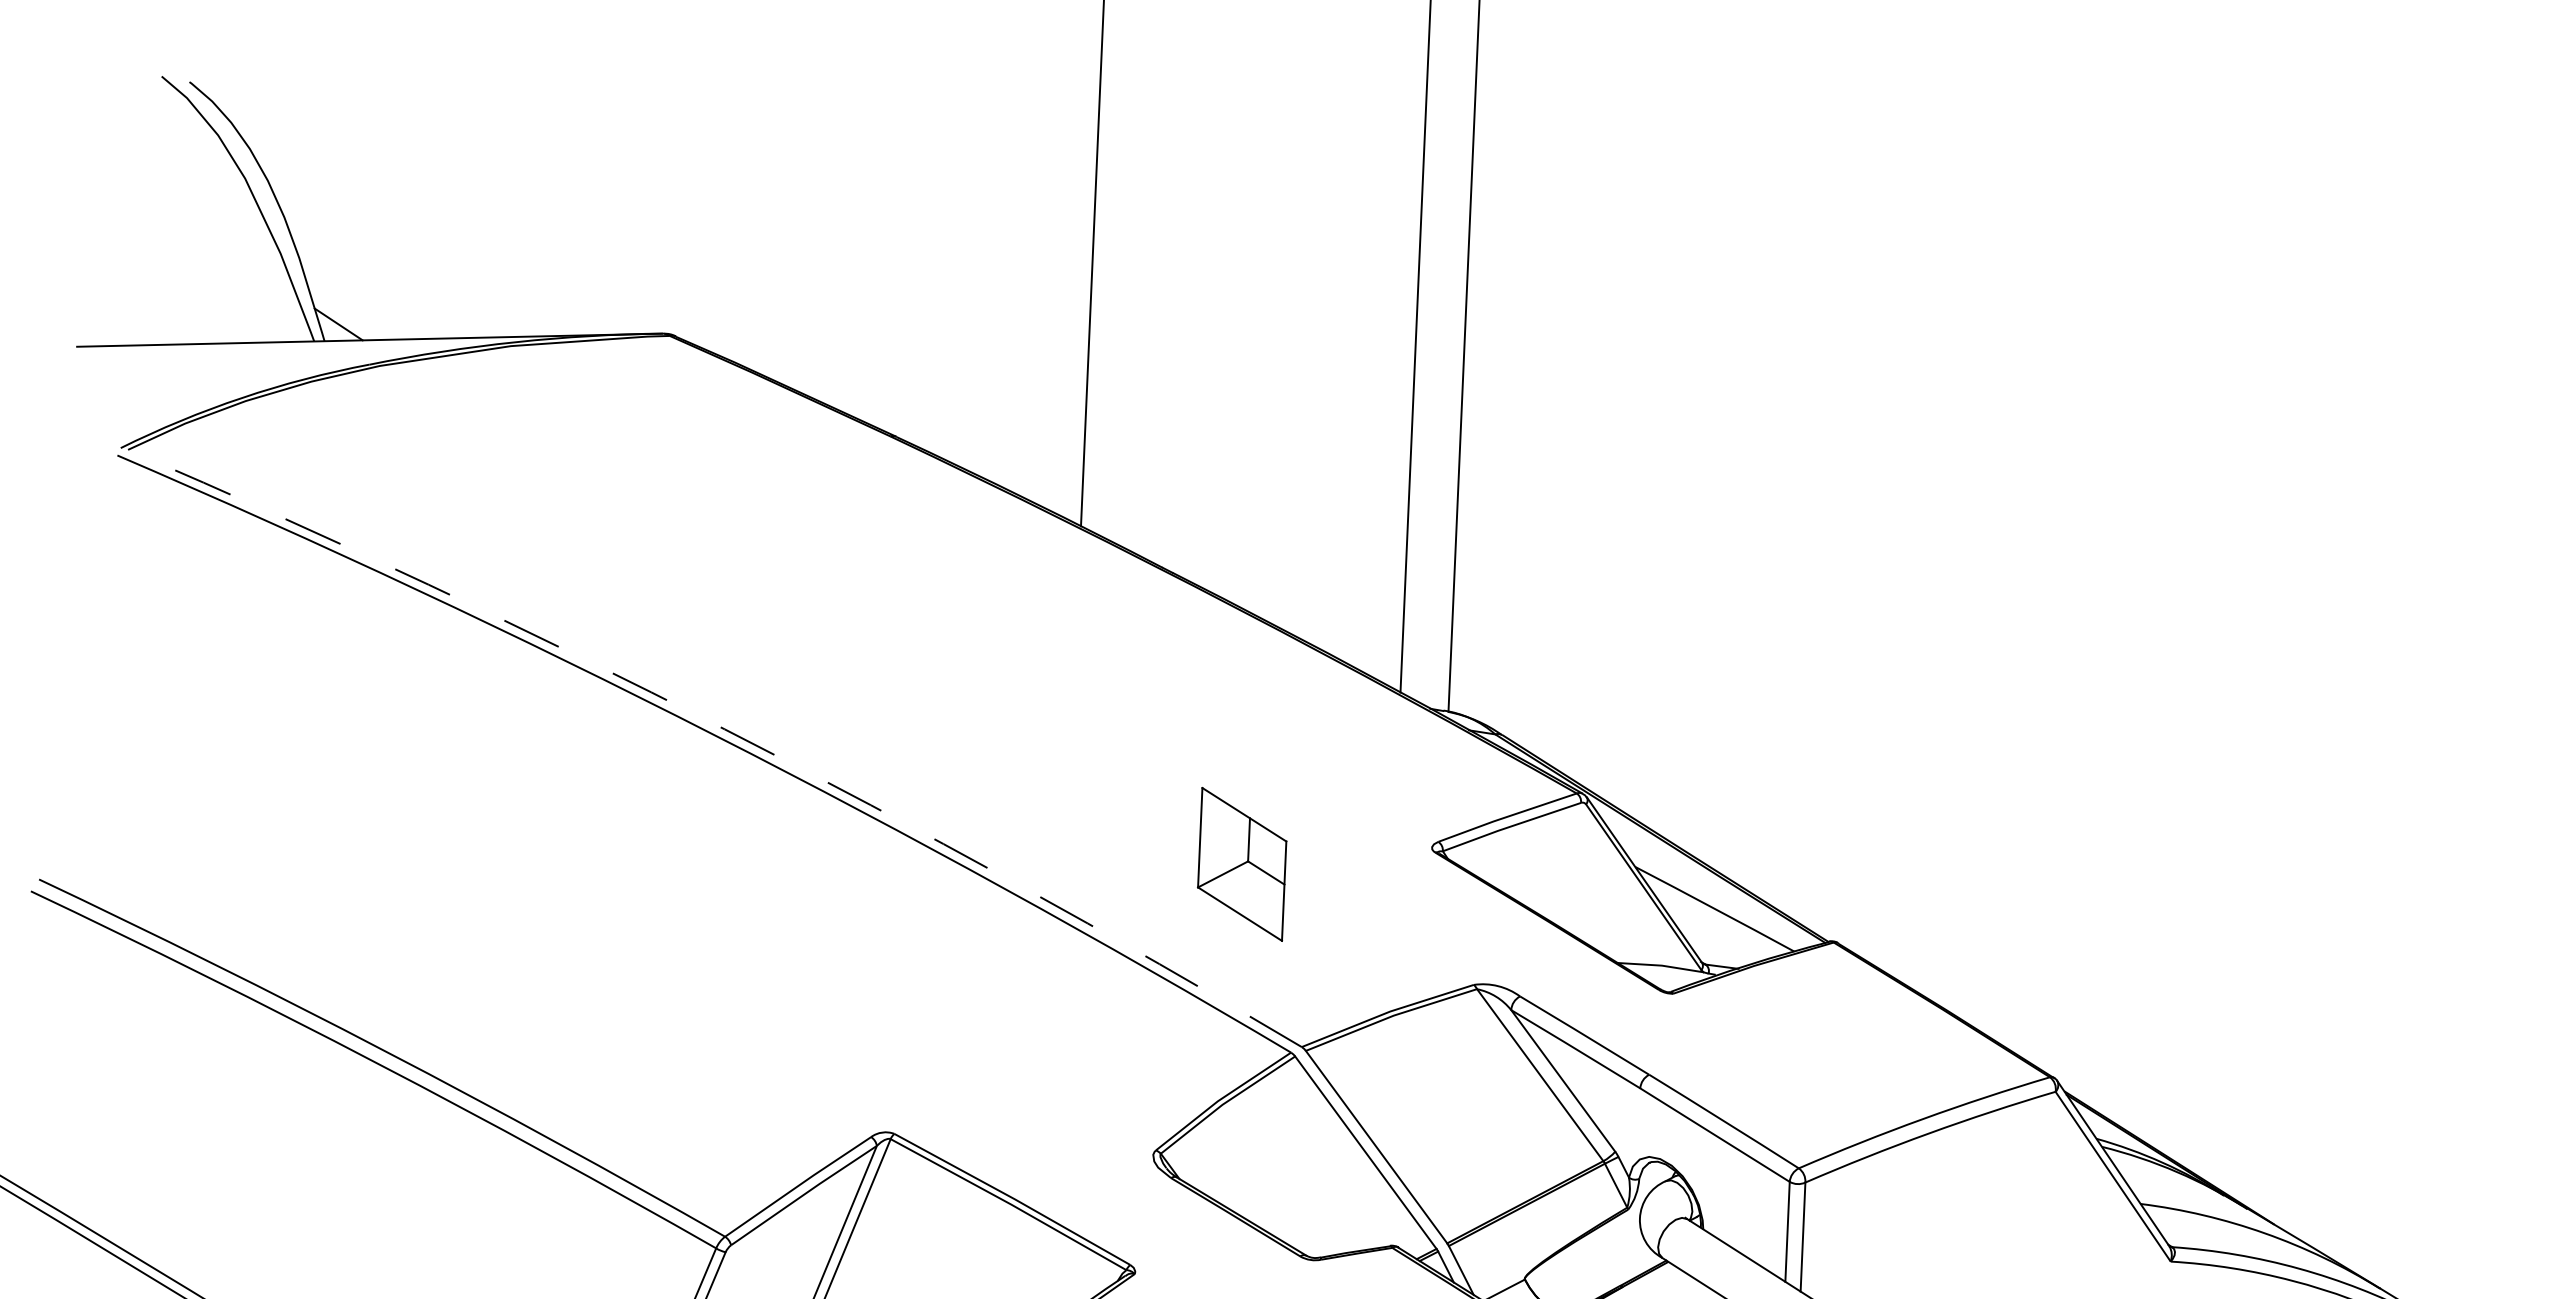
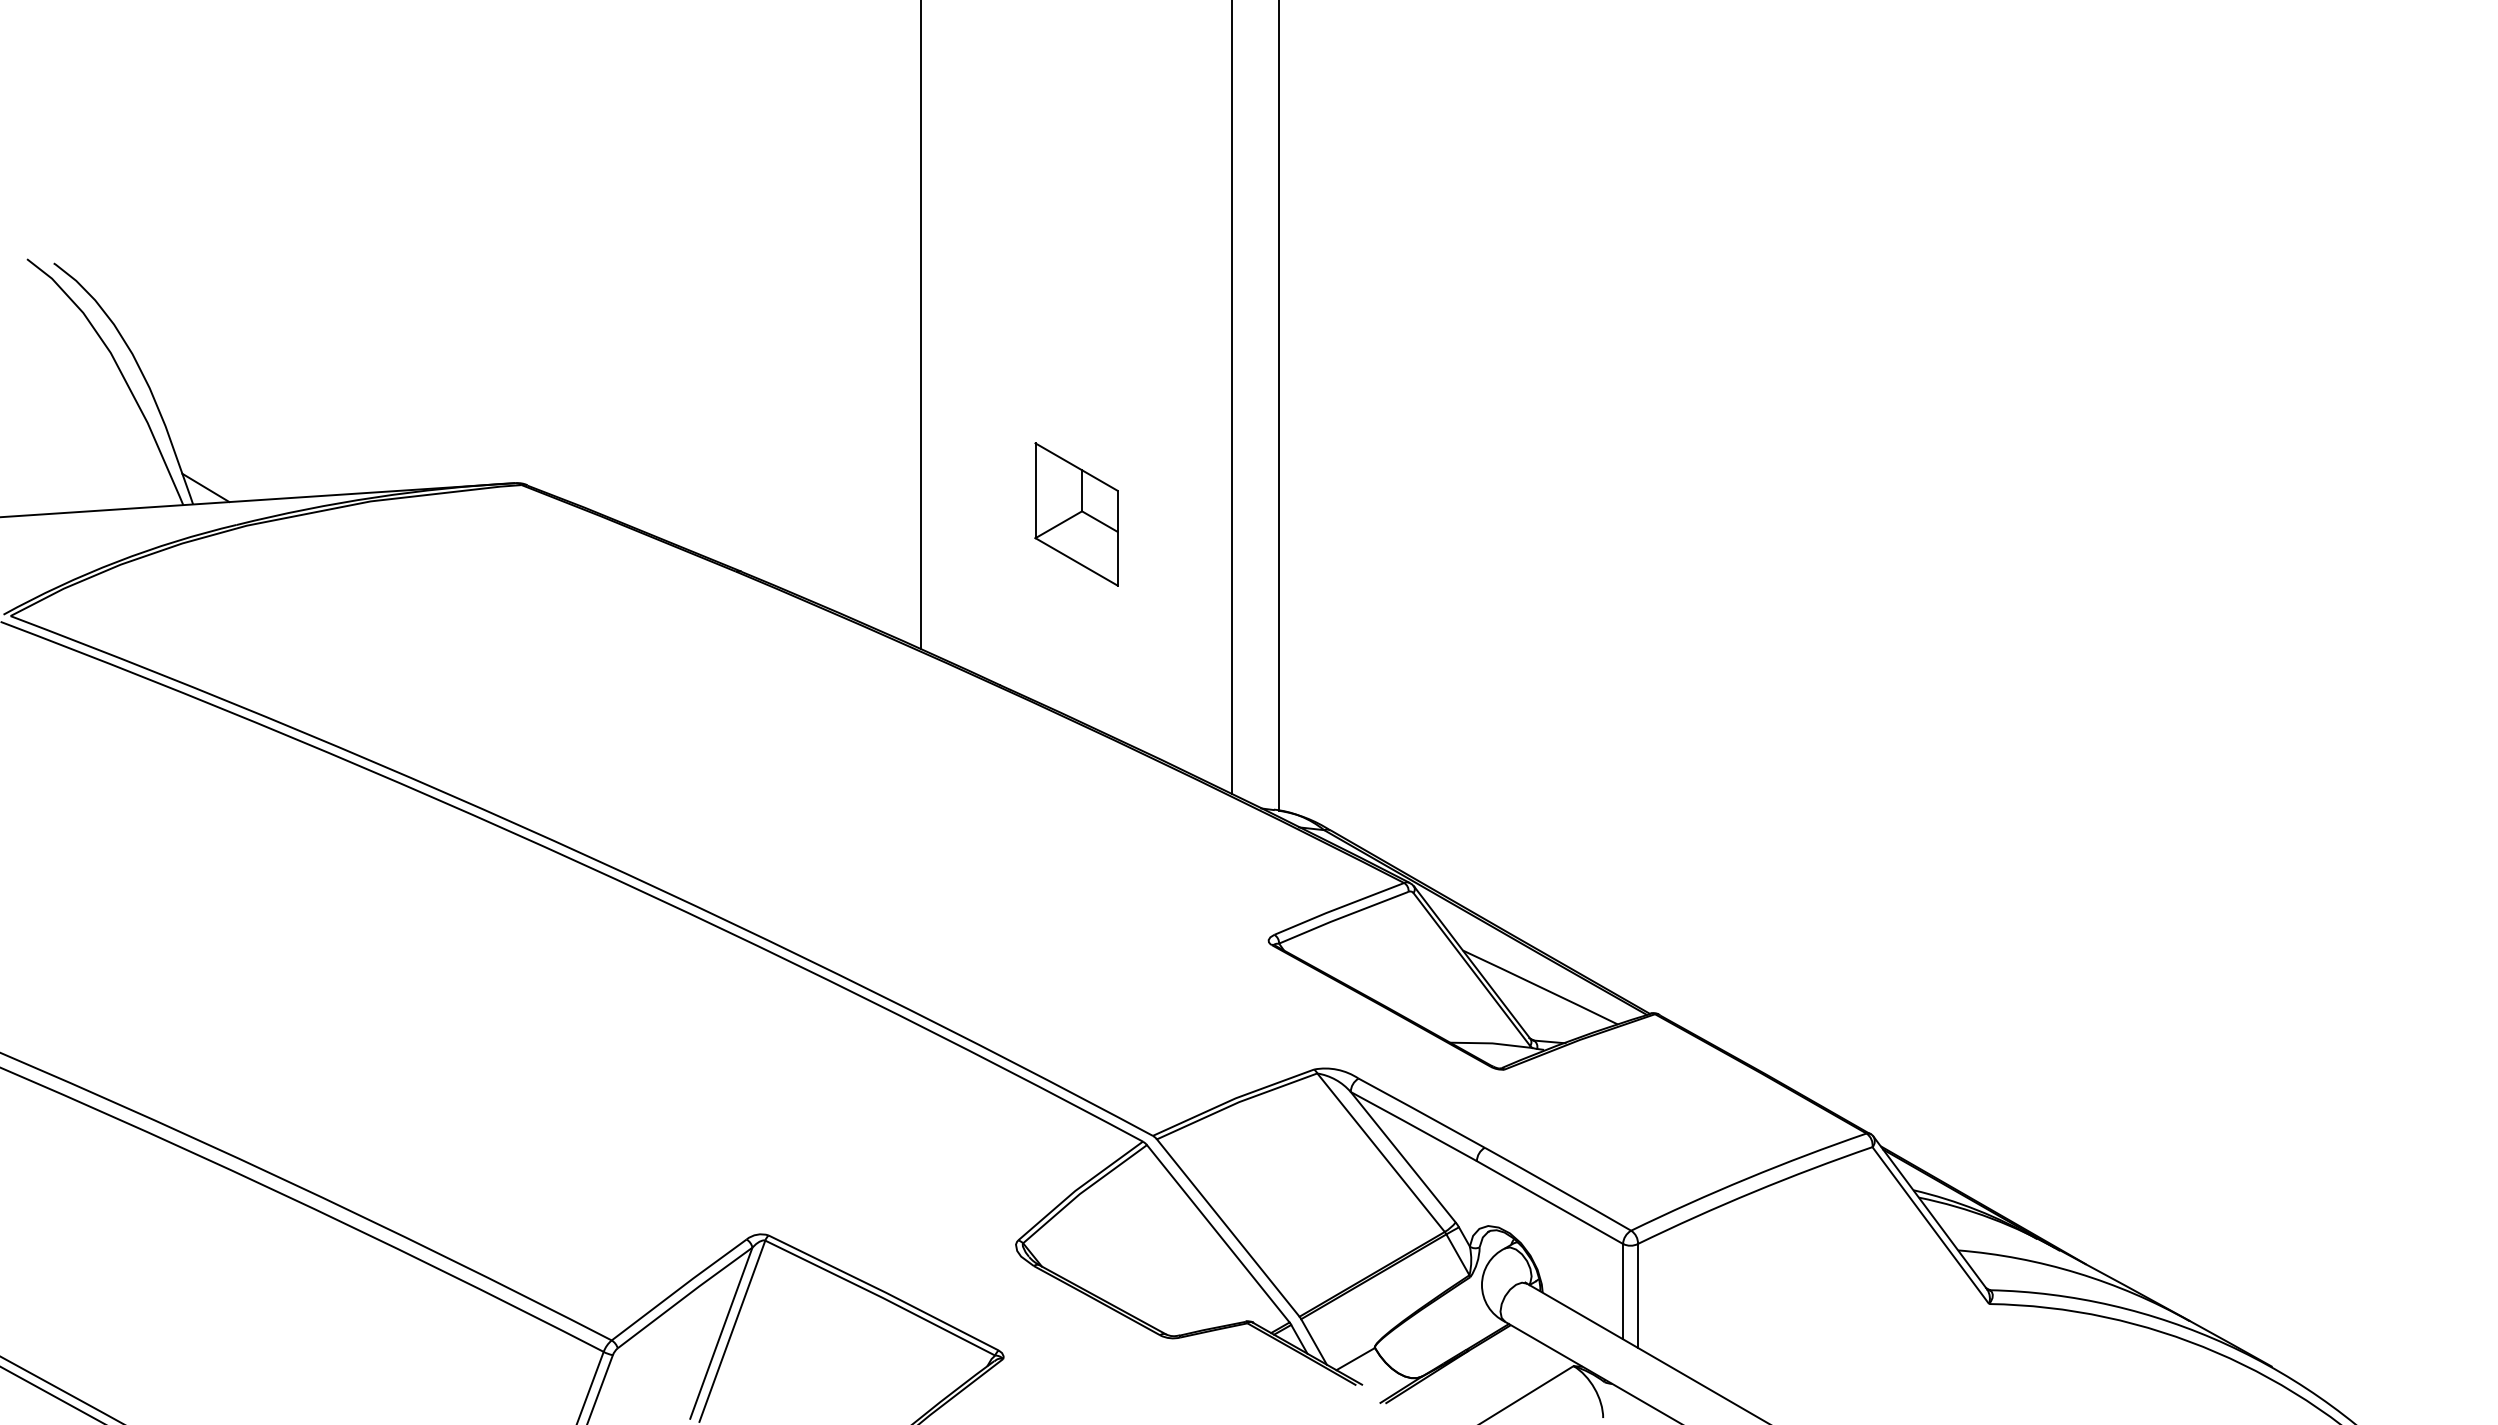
arc: (724, 729) -> (590, 857), dashed -> solid
part: (1242, 864) -> (1076, 514), moved

